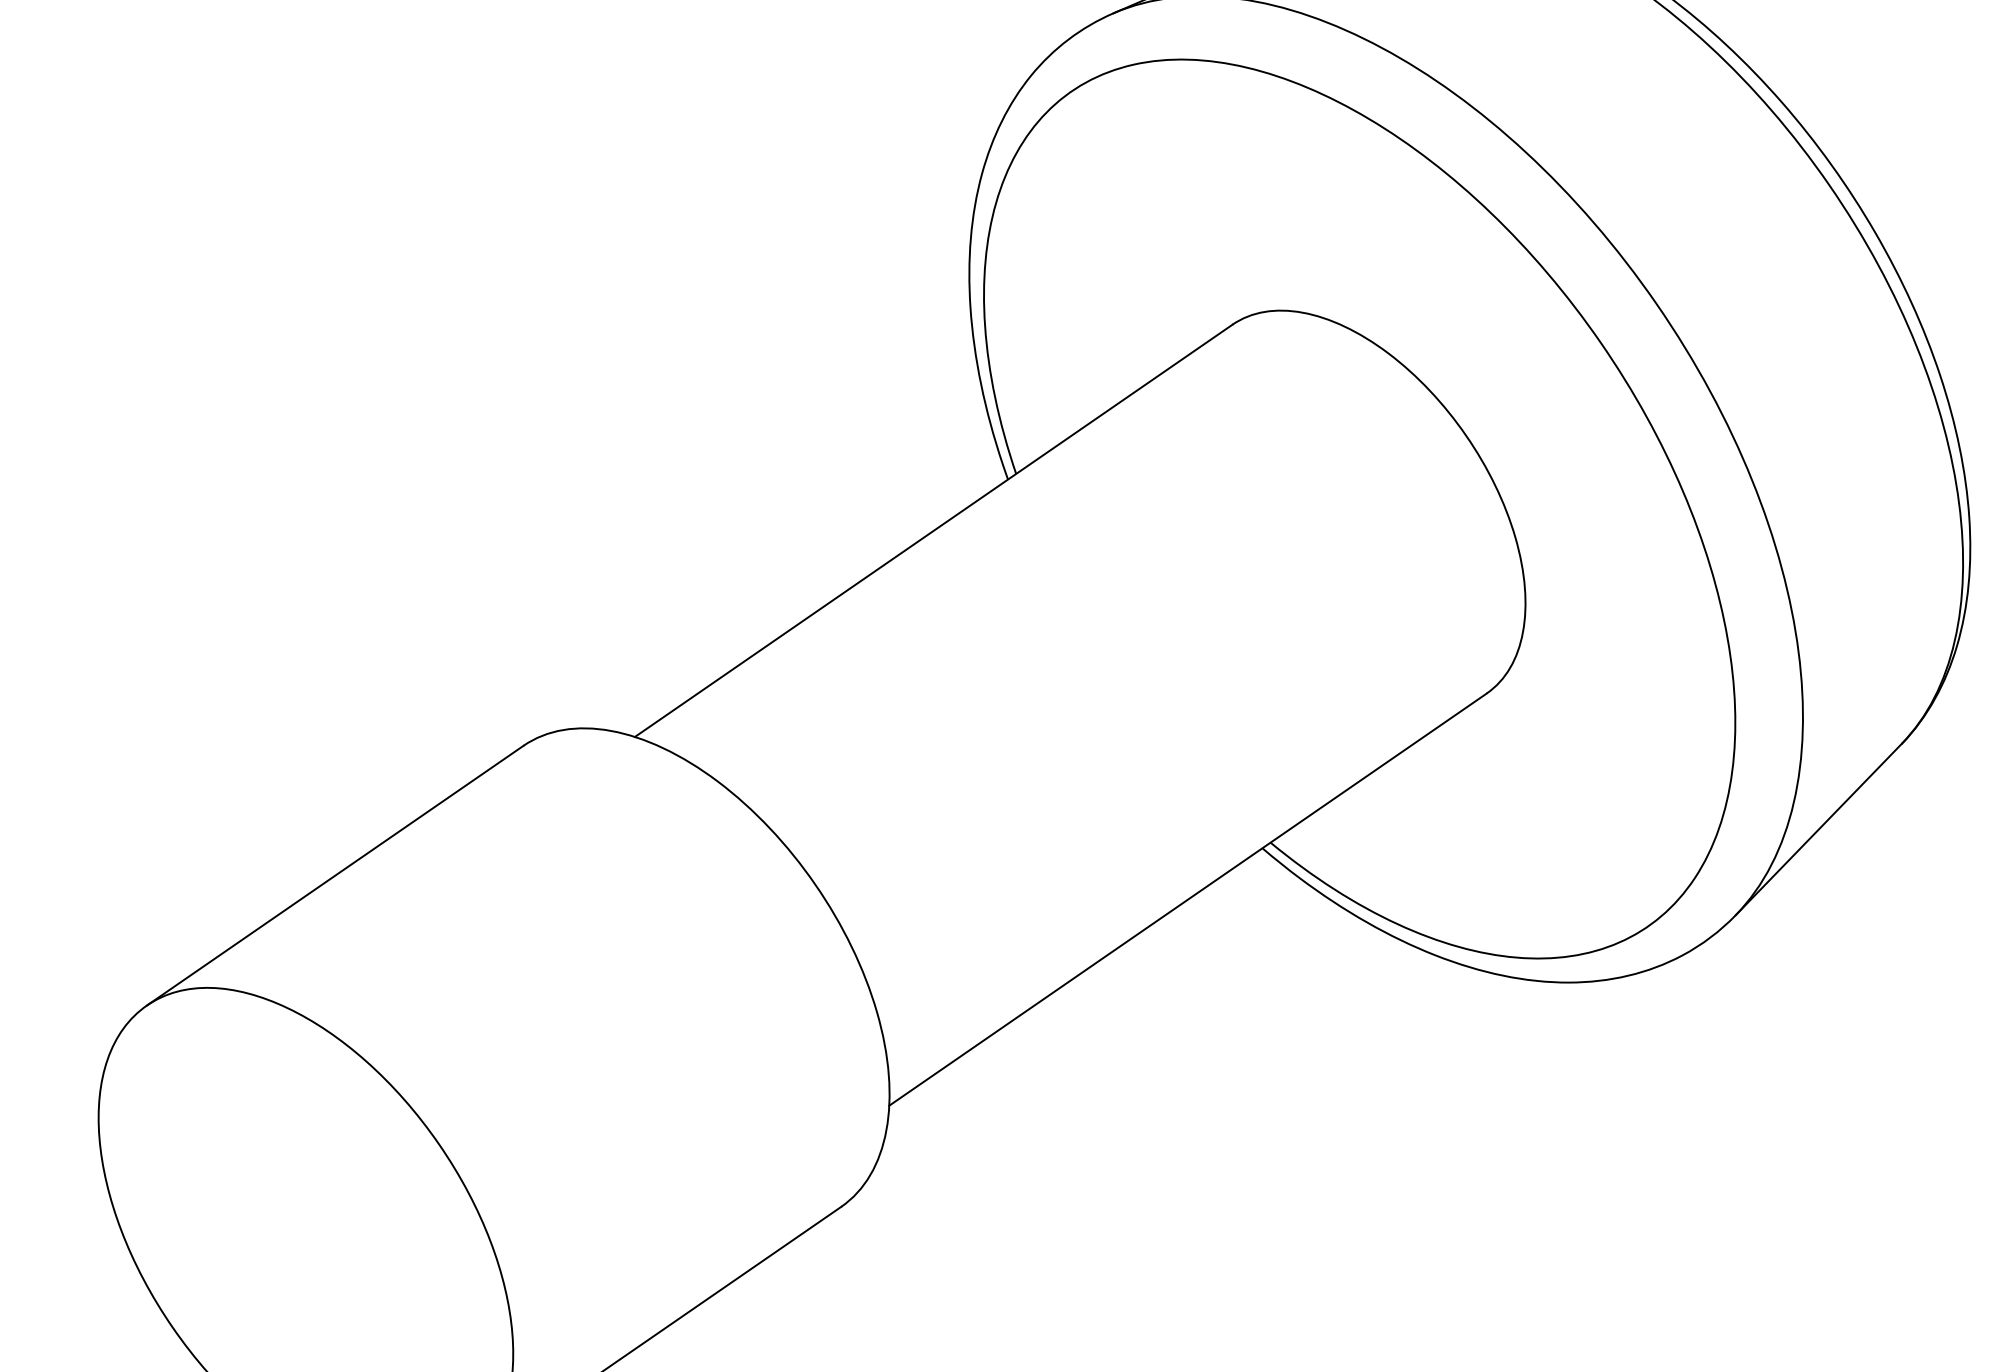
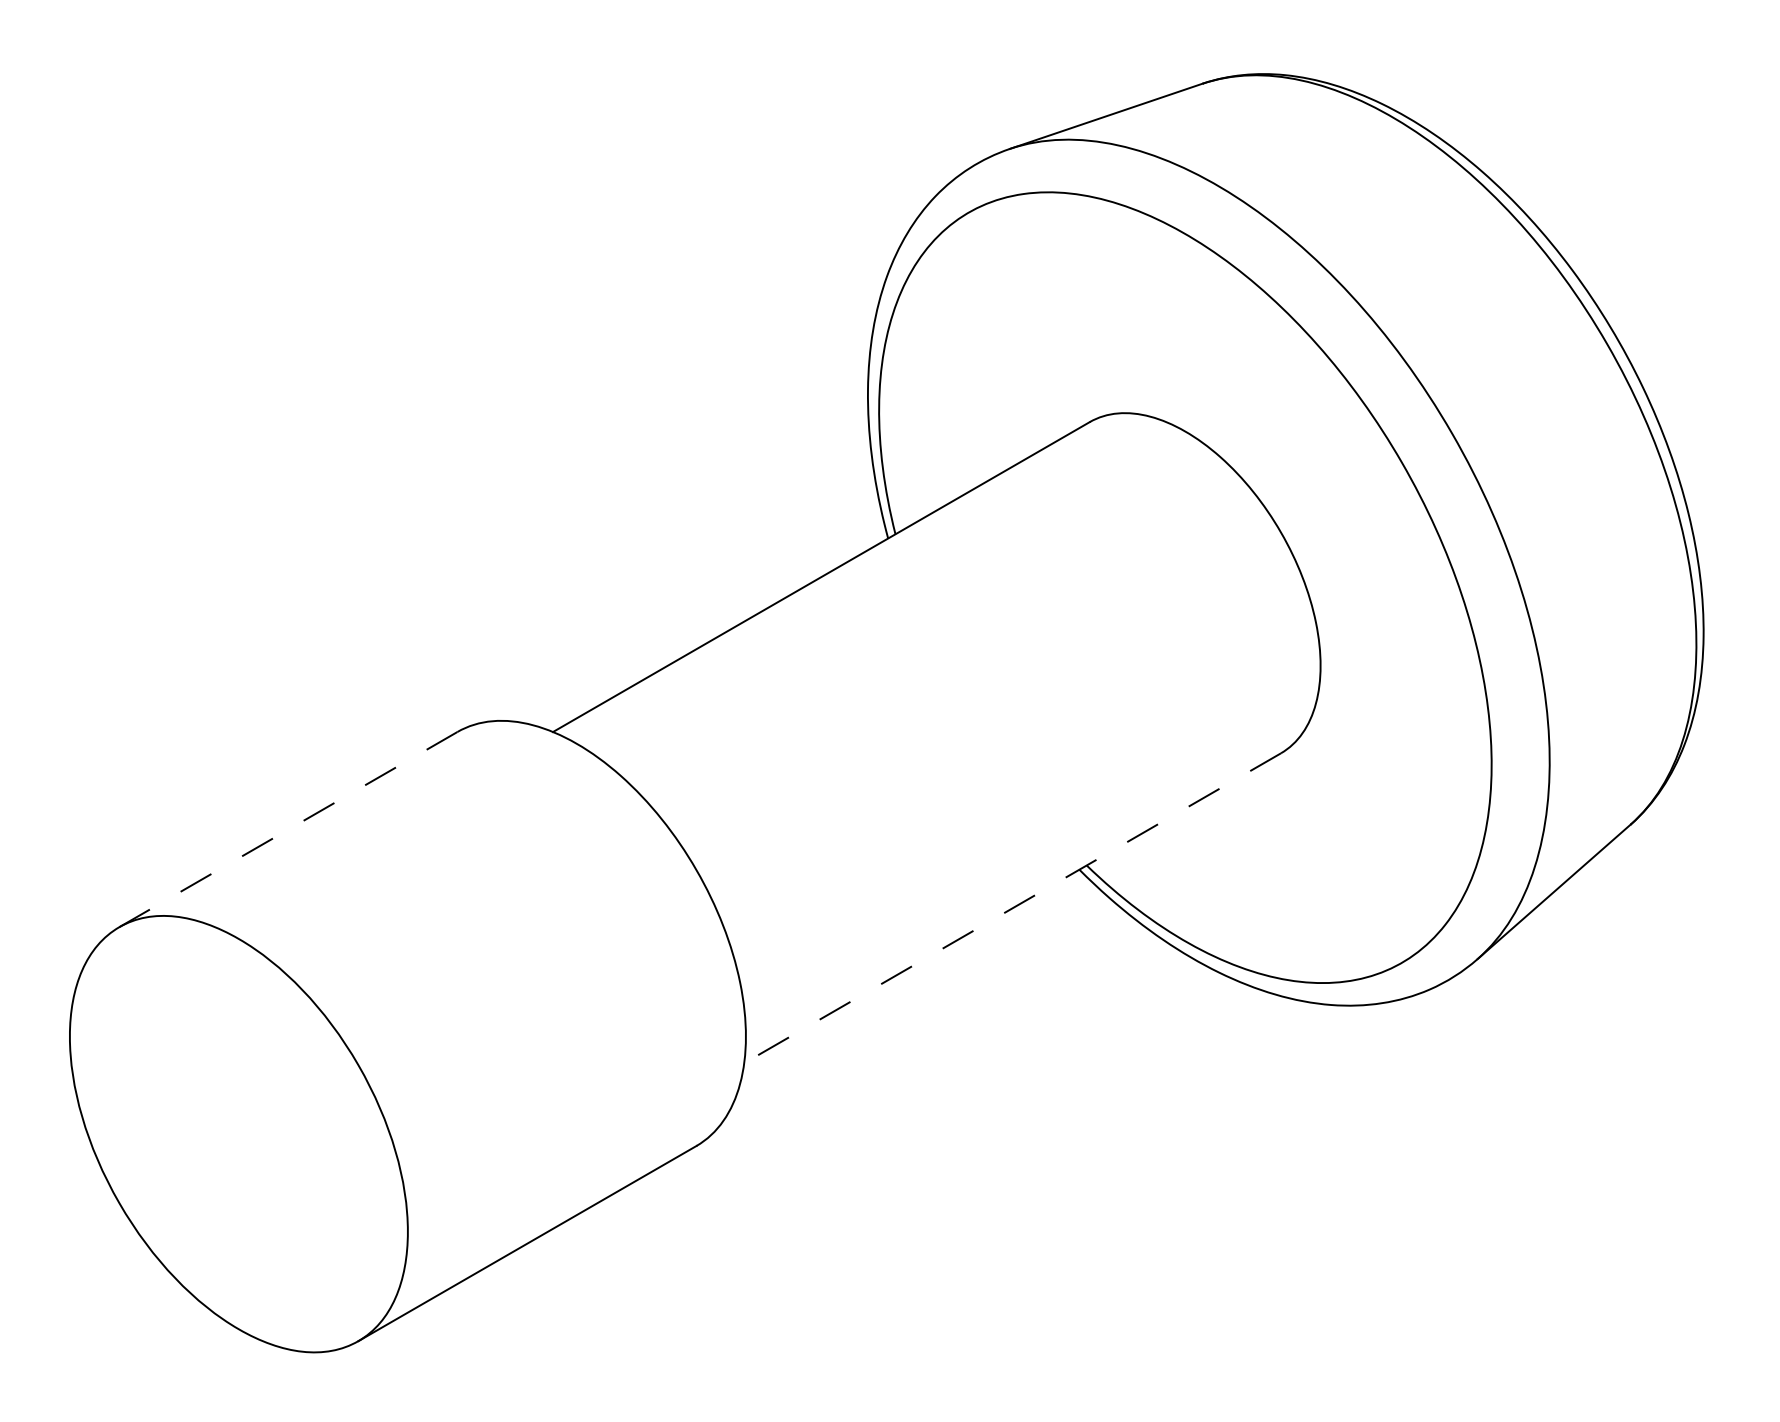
line: (334, 875) -> (287, 829), solid -> dashed
line: (1187, 899) -> (1012, 908), solid -> dashed

